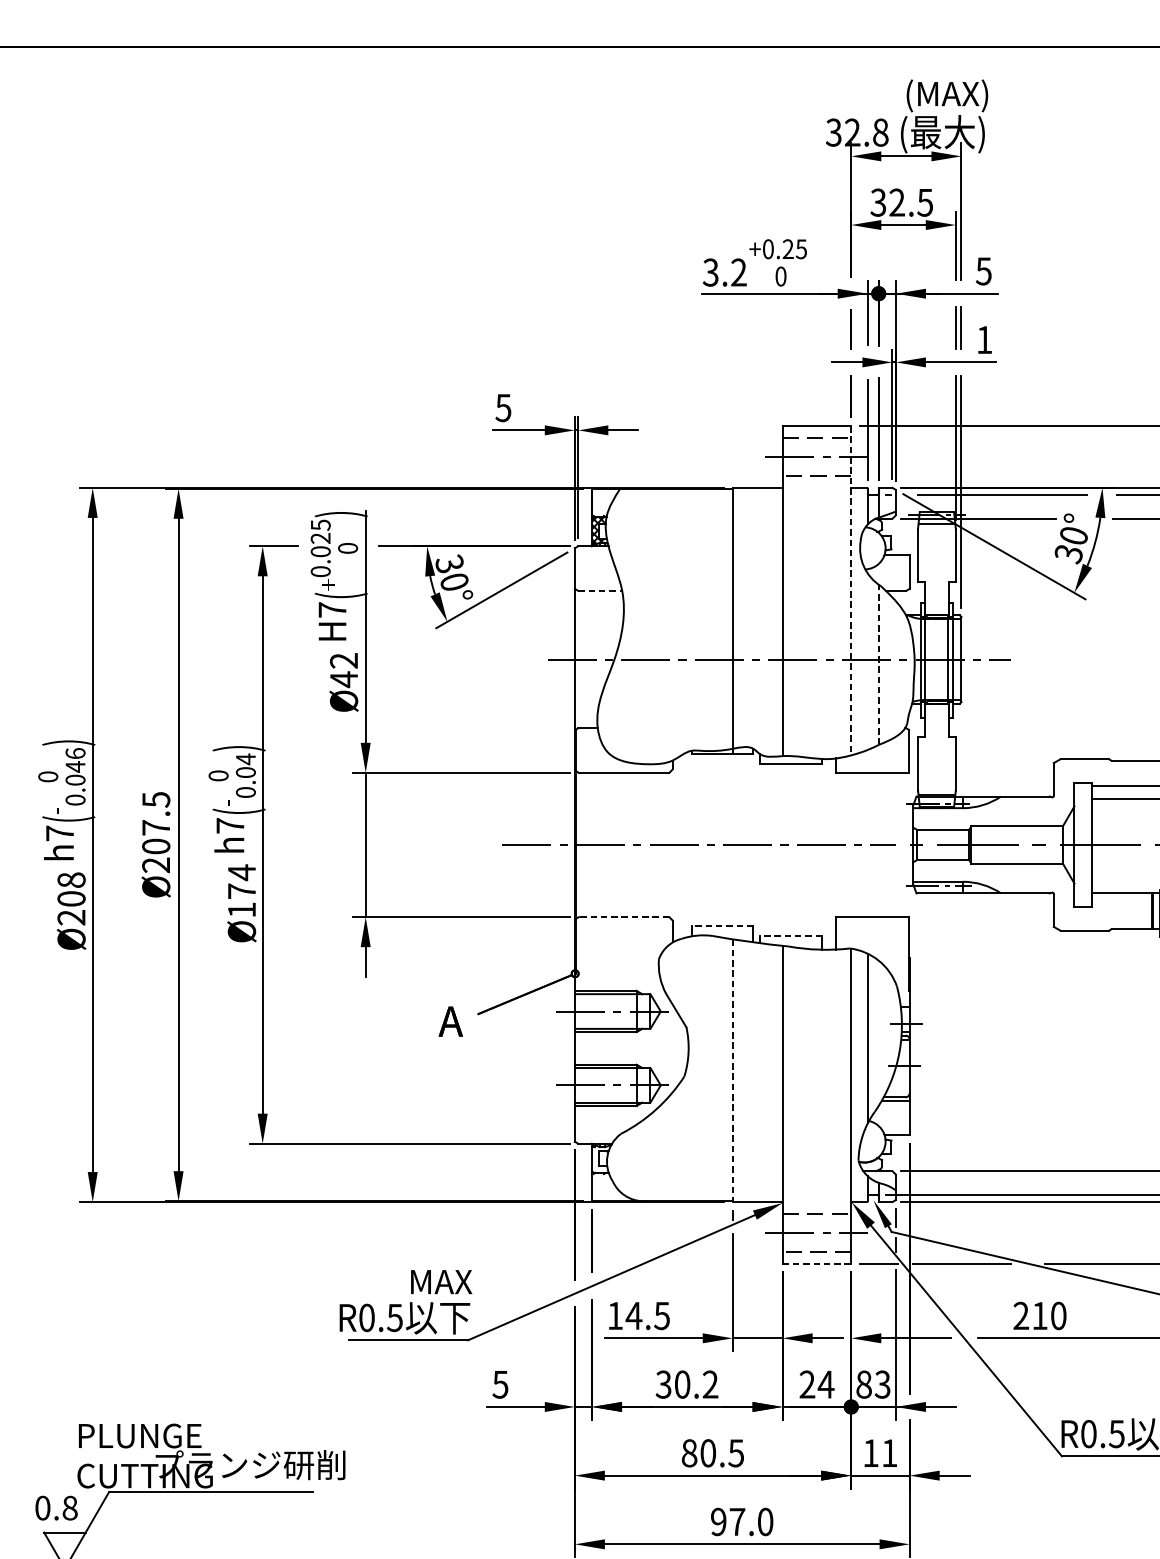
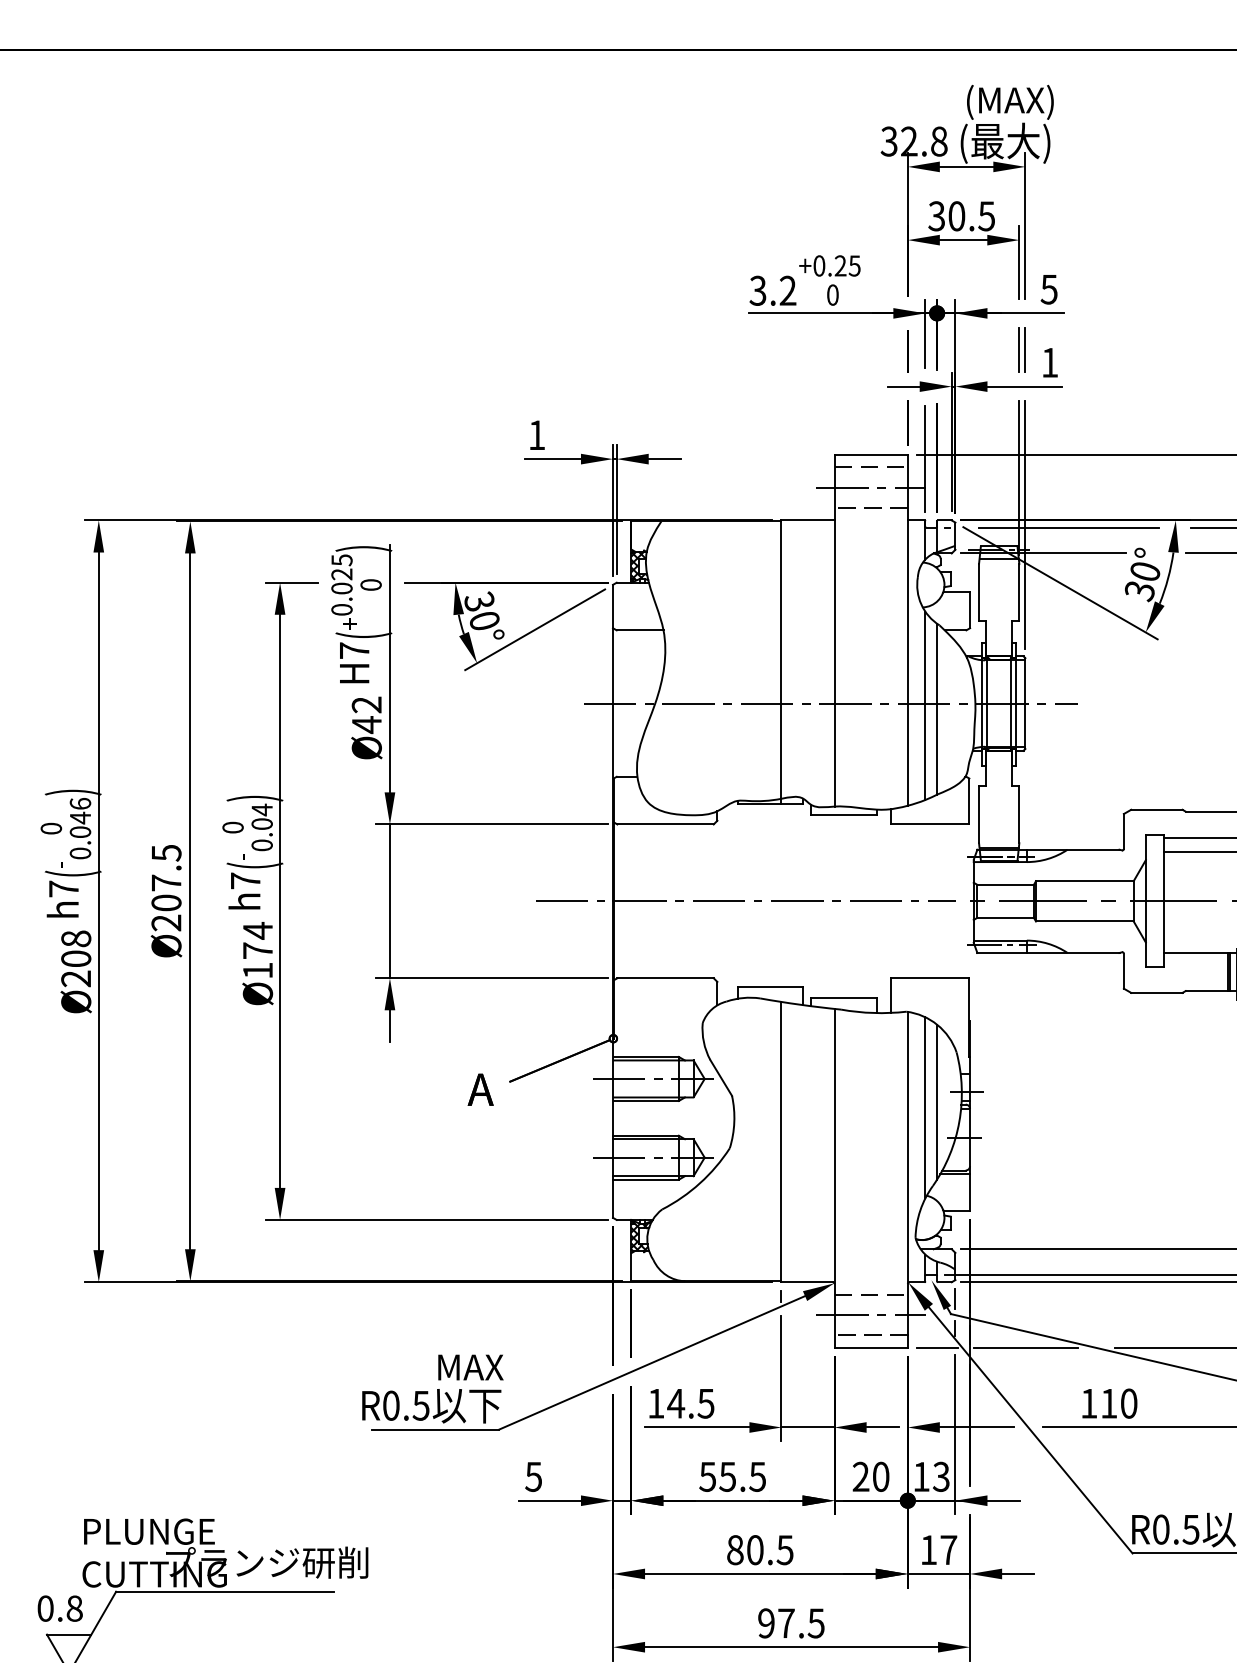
text: (896, 202) -> (956, 216), 32.5 -> 30.5
text: (503, 408) -> (536, 435), 5 -> 1
line: (600, 591) -> (640, 630), dashed -> solid
line: (850, 591) -> (907, 630), dashed -> solid
line: (867, 661) -> (925, 705), added
line: (879, 664) -> (937, 708), dashed -> solid
line: (624, 917) -> (665, 978), dashed -> solid
line: (722, 925) -> (770, 987), dashed -> solid
line: (790, 936) -> (843, 998), dashed -> solid
line: (879, 1032) -> (937, 1101), added
line: (732, 1071) -> (781, 1142), dashed -> solid
hatch: (600, 1158) -> (640, 1235), added
line: (817, 1264) -> (871, 1348), dashed -> solid
text: (1020, 1315) -> (1088, 1403), 210 -> 110
text: (686, 1384) -> (732, 1476), 30.2 -> 55.5
text: (825, 1384) -> (880, 1476), 24 -> 20
text: (864, 1384) -> (921, 1476), 83 -> 13
text: (889, 1452) -> (948, 1549), 11 -> 17
text: (764, 1522) -> (815, 1623), 97.0 -> 97.5

